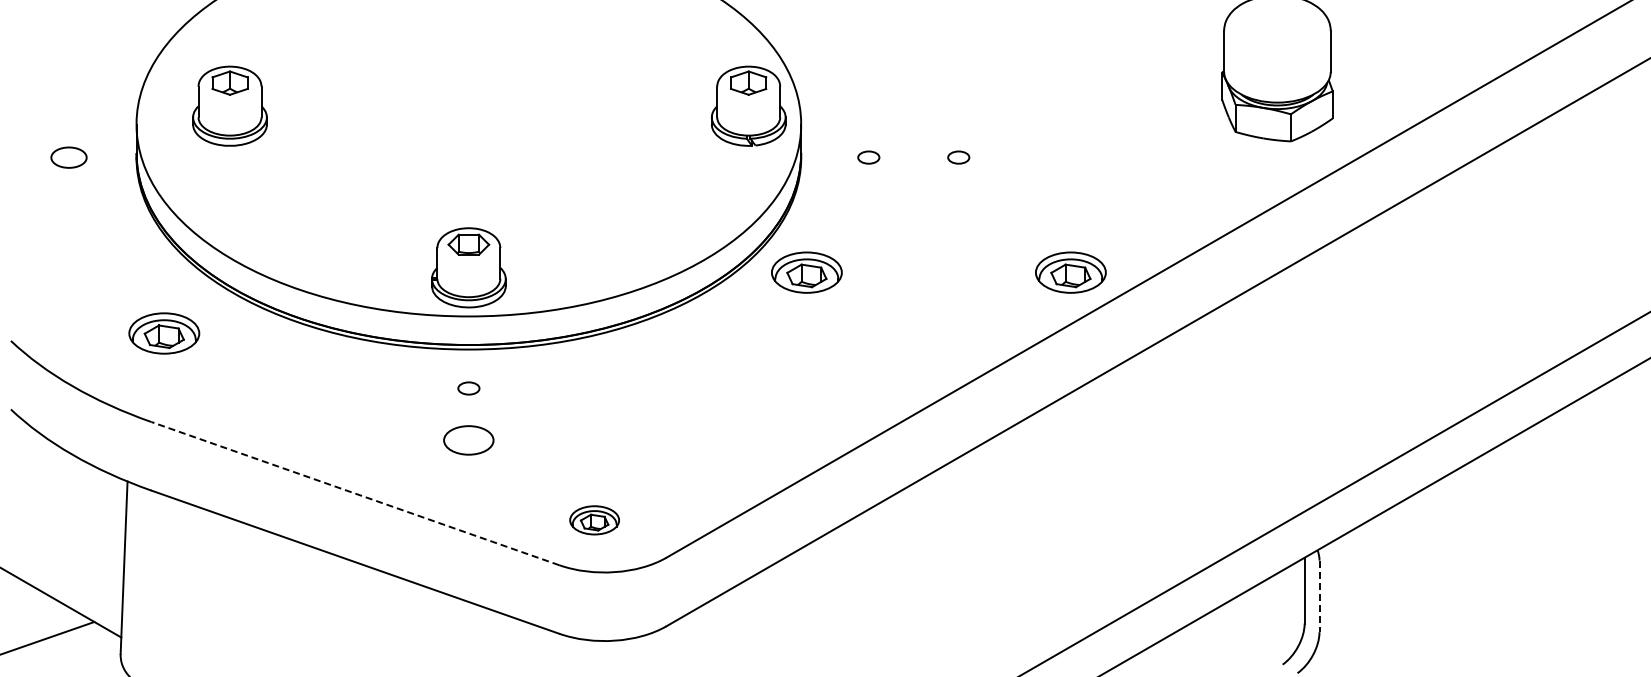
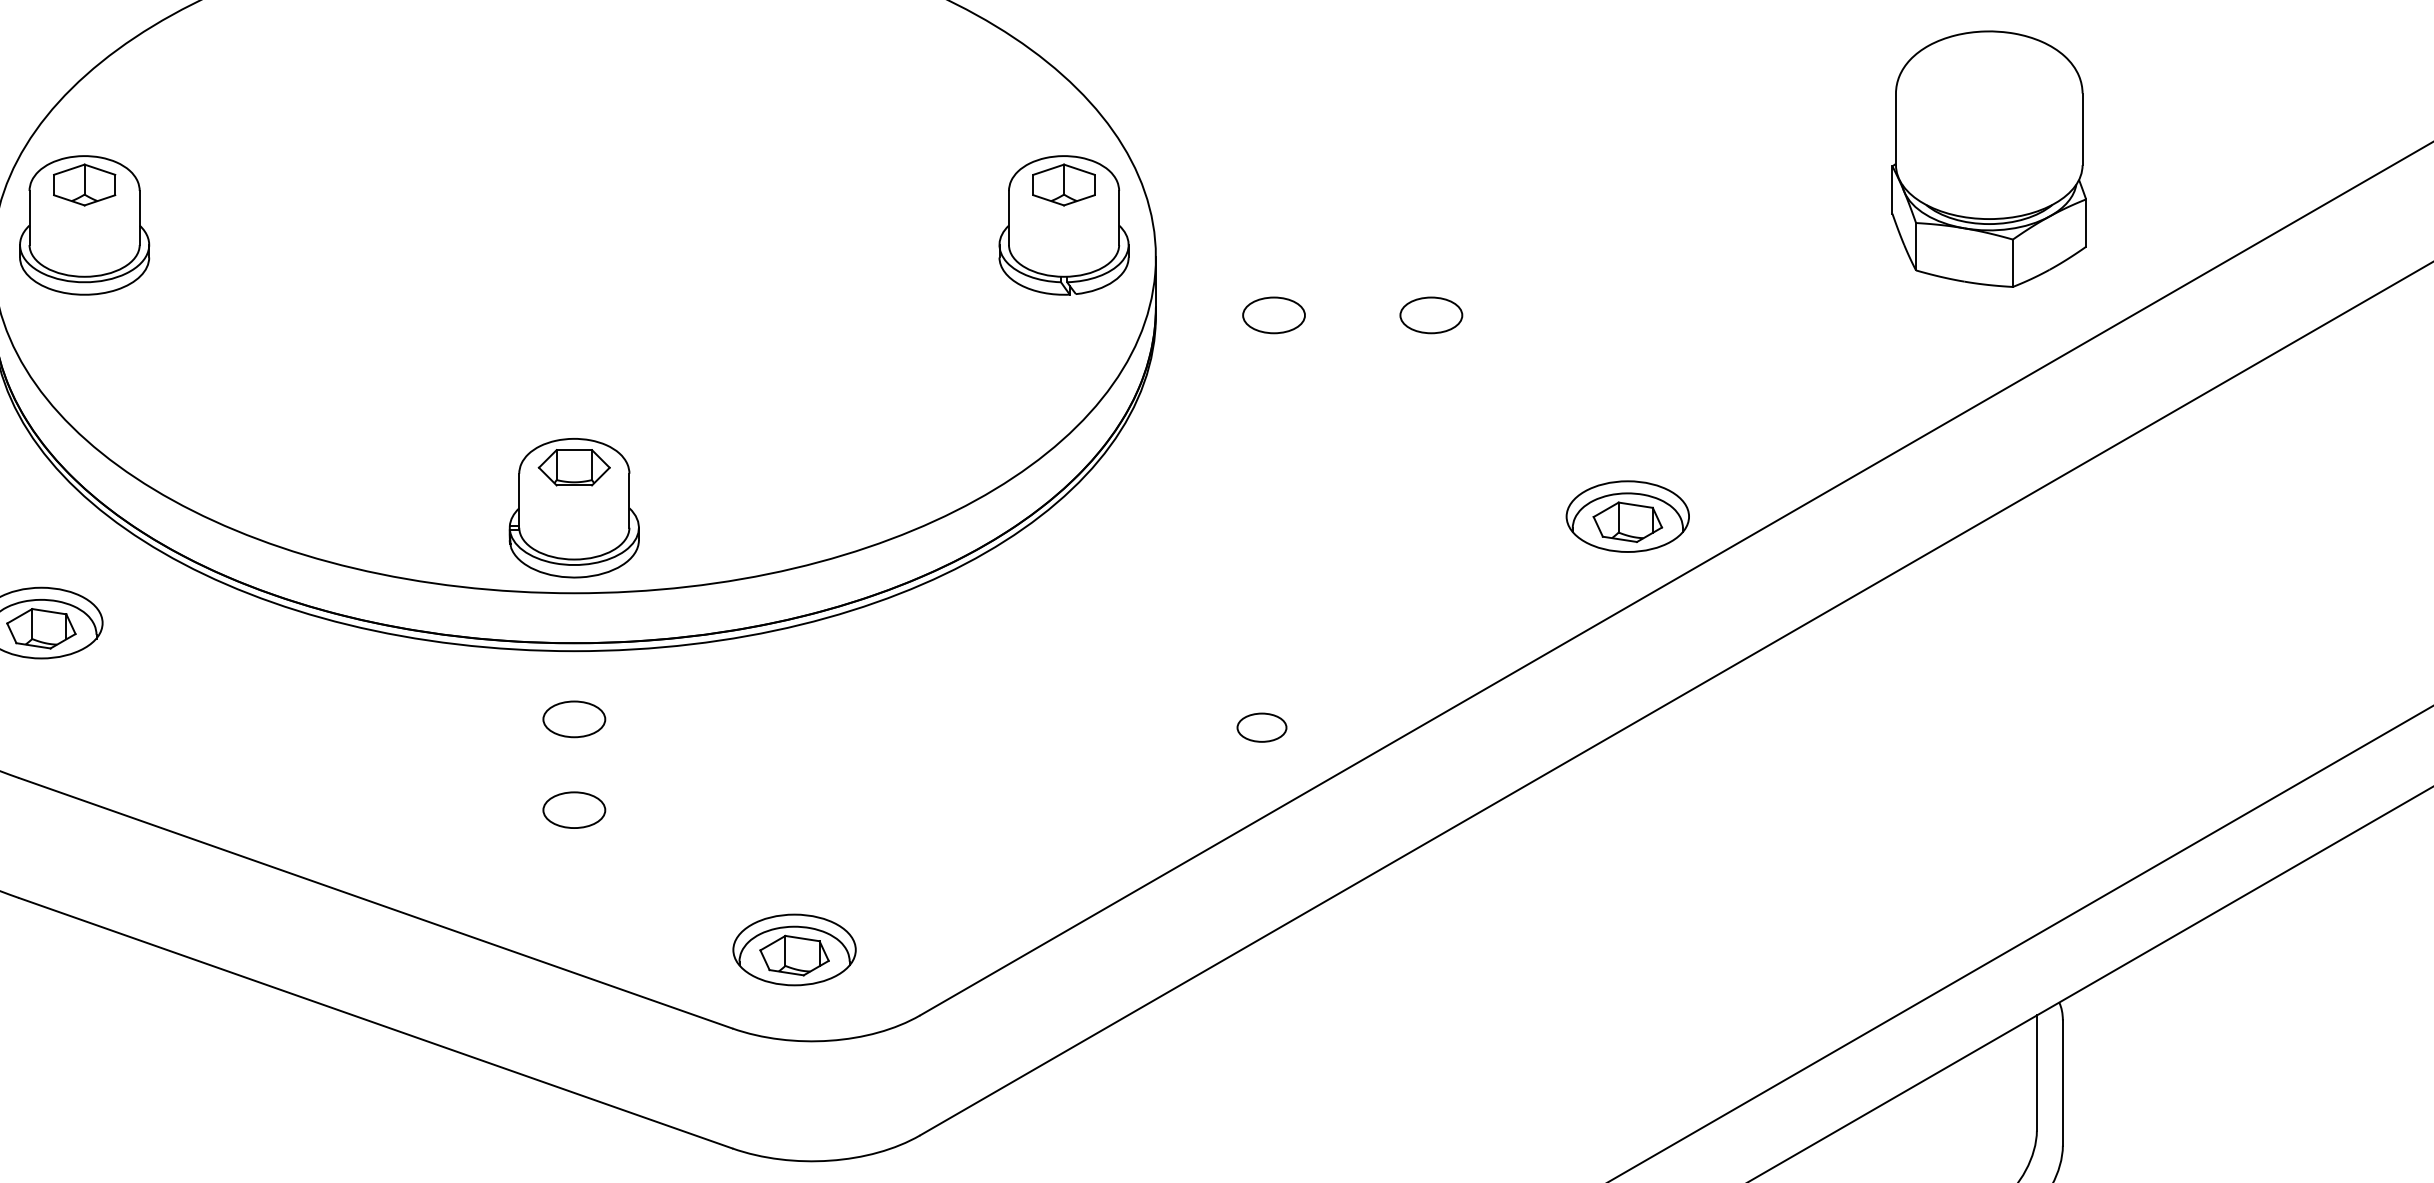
part: (229, 105) -> (83, 224), moved
part: (868, 157) -> (1273, 315), size x1.67
part: (958, 157) -> (1431, 315), size x1.67
part: (806, 272) -> (1165, 516), removed
part: (468, 388) -> (573, 719), size x1.67
part: (861, 393) -> (1261, 728), added
part: (468, 440) -> (573, 810), size x0.71
line: (354, 493) -> (374, 903), dashed -> solid
part: (594, 520) -> (794, 950), size x1.43
line: (1319, 596) -> (2062, 1083), dashed -> solid

